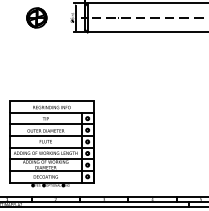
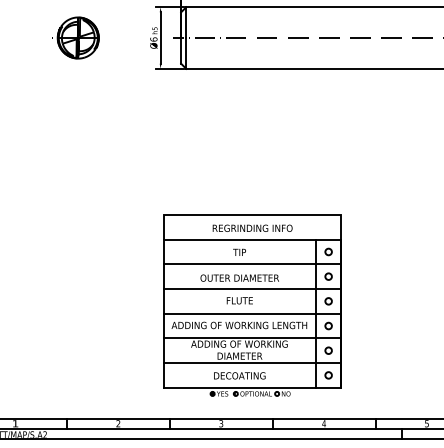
part: (51, 143) -> (251, 304), moved

